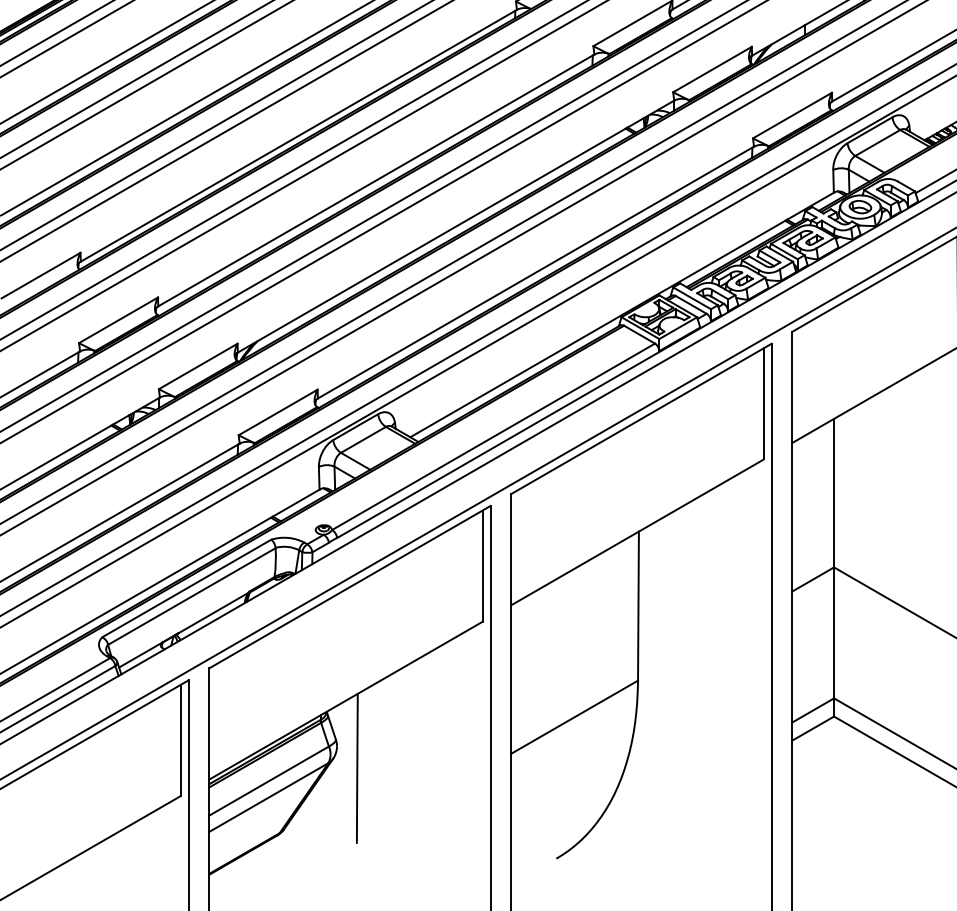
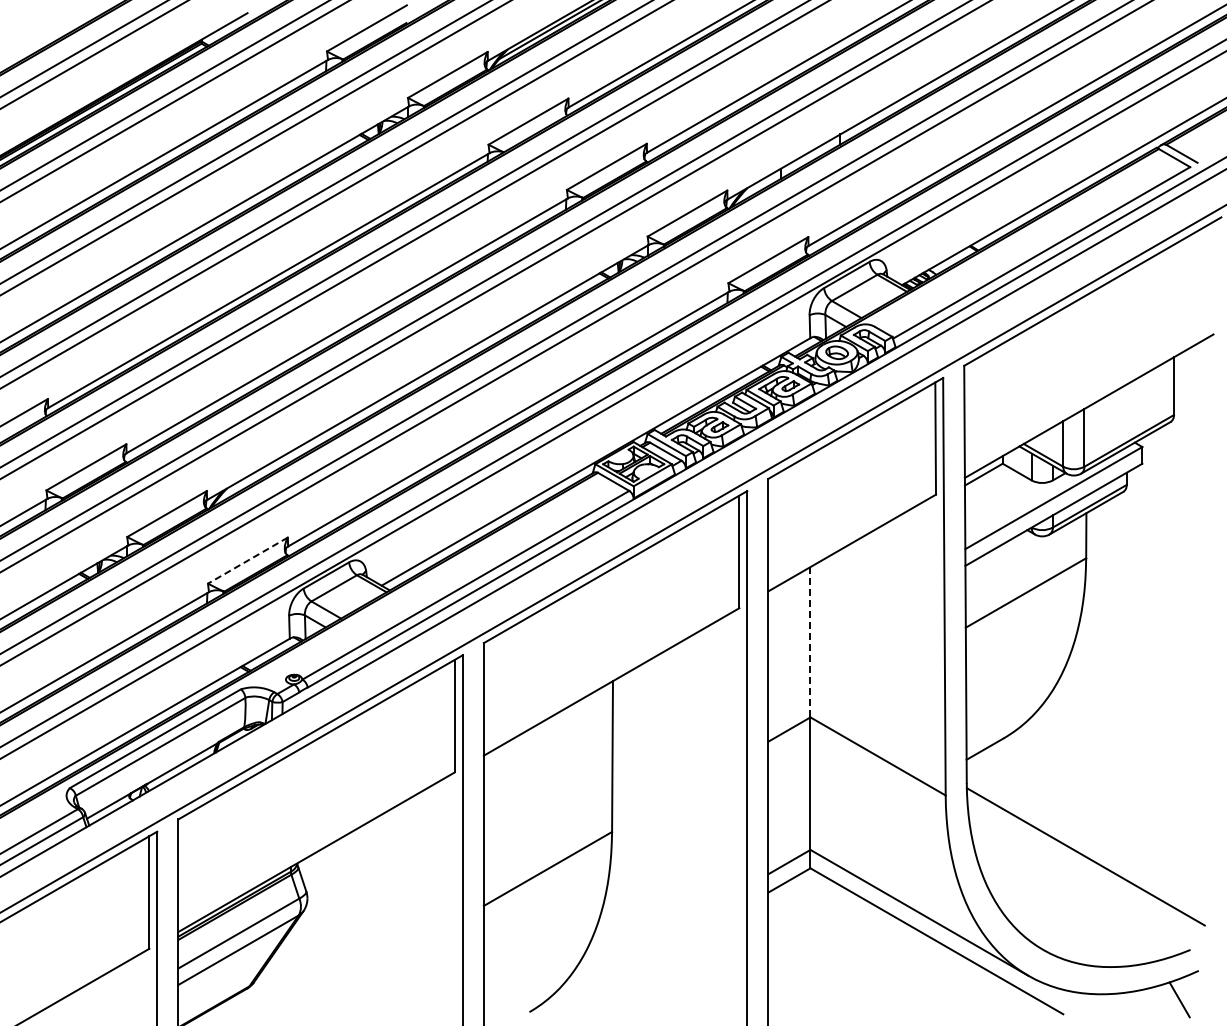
line: (277, 412) -> (247, 560), solid -> dashed
line: (834, 492) -> (810, 641), solid -> dashed
line: (356, 768) -> (327, 920), removed

